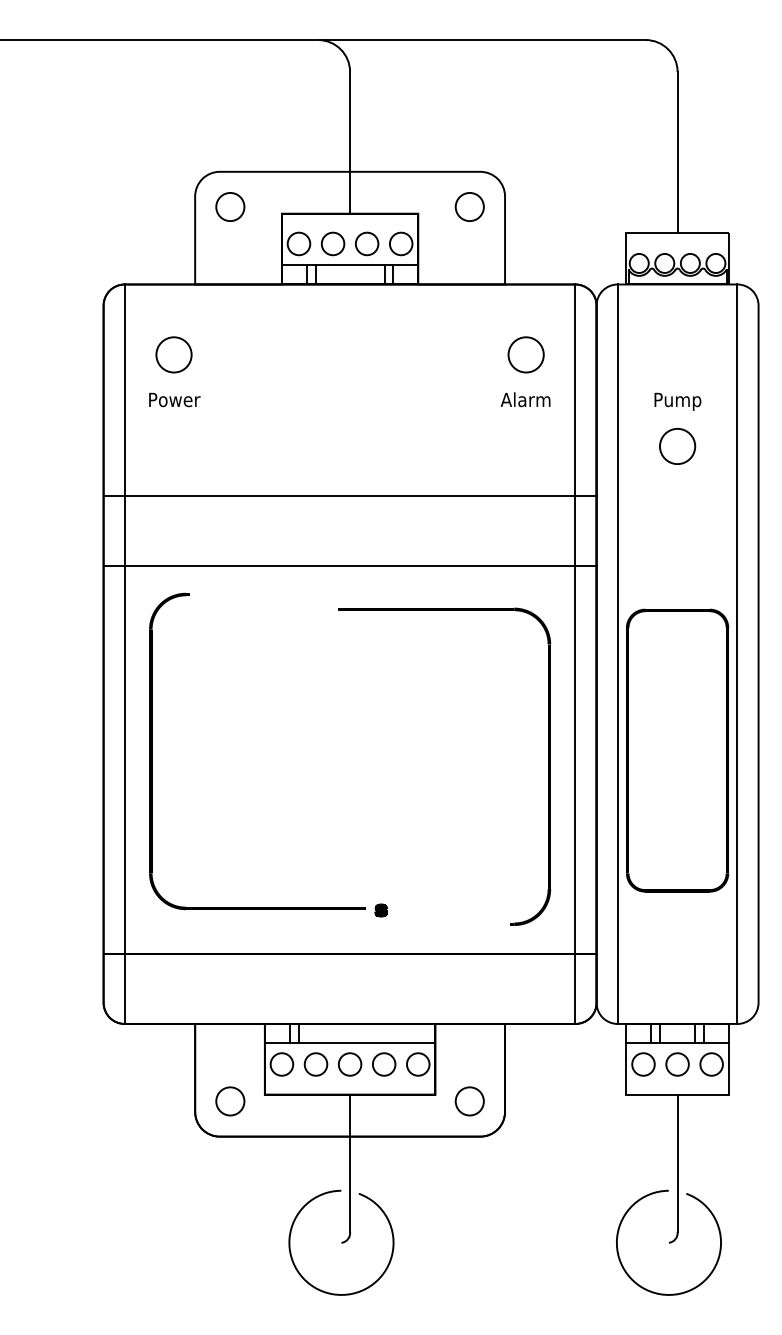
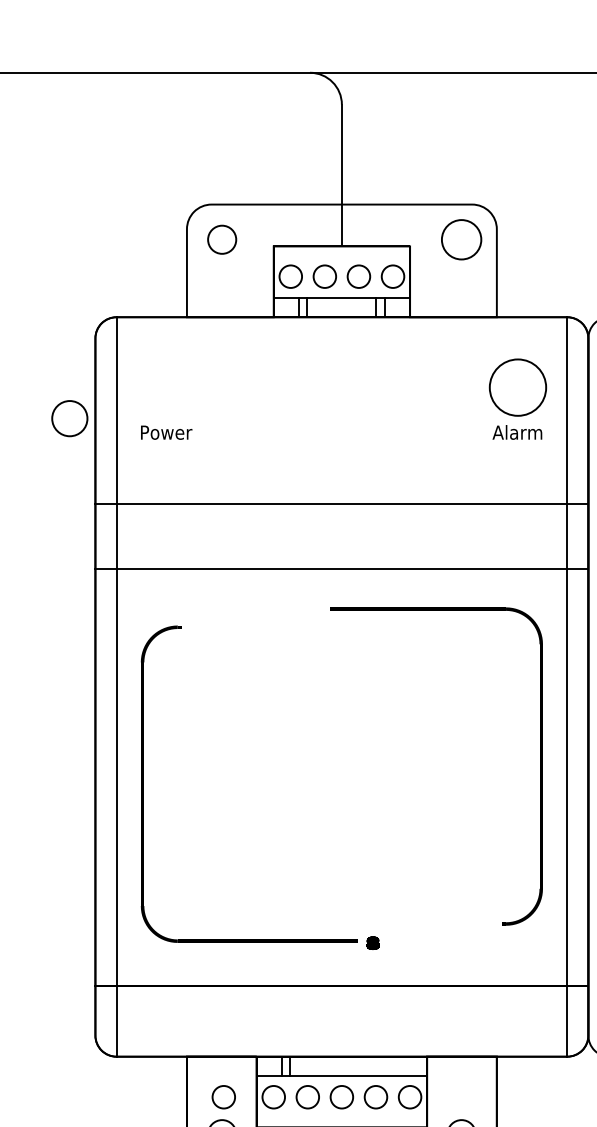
circle: (469, 206) -> (461, 239), size x1.4
circle: (173, 354) -> (69, 418), moved
circle: (525, 354) -> (517, 387), size x1.6
line: (349, 495) -> (341, 503), moved
line: (349, 566) -> (341, 569), moved
curve: (548, 766) -> (540, 766), moved
circle: (231, 1064) -> (223, 1097), added

